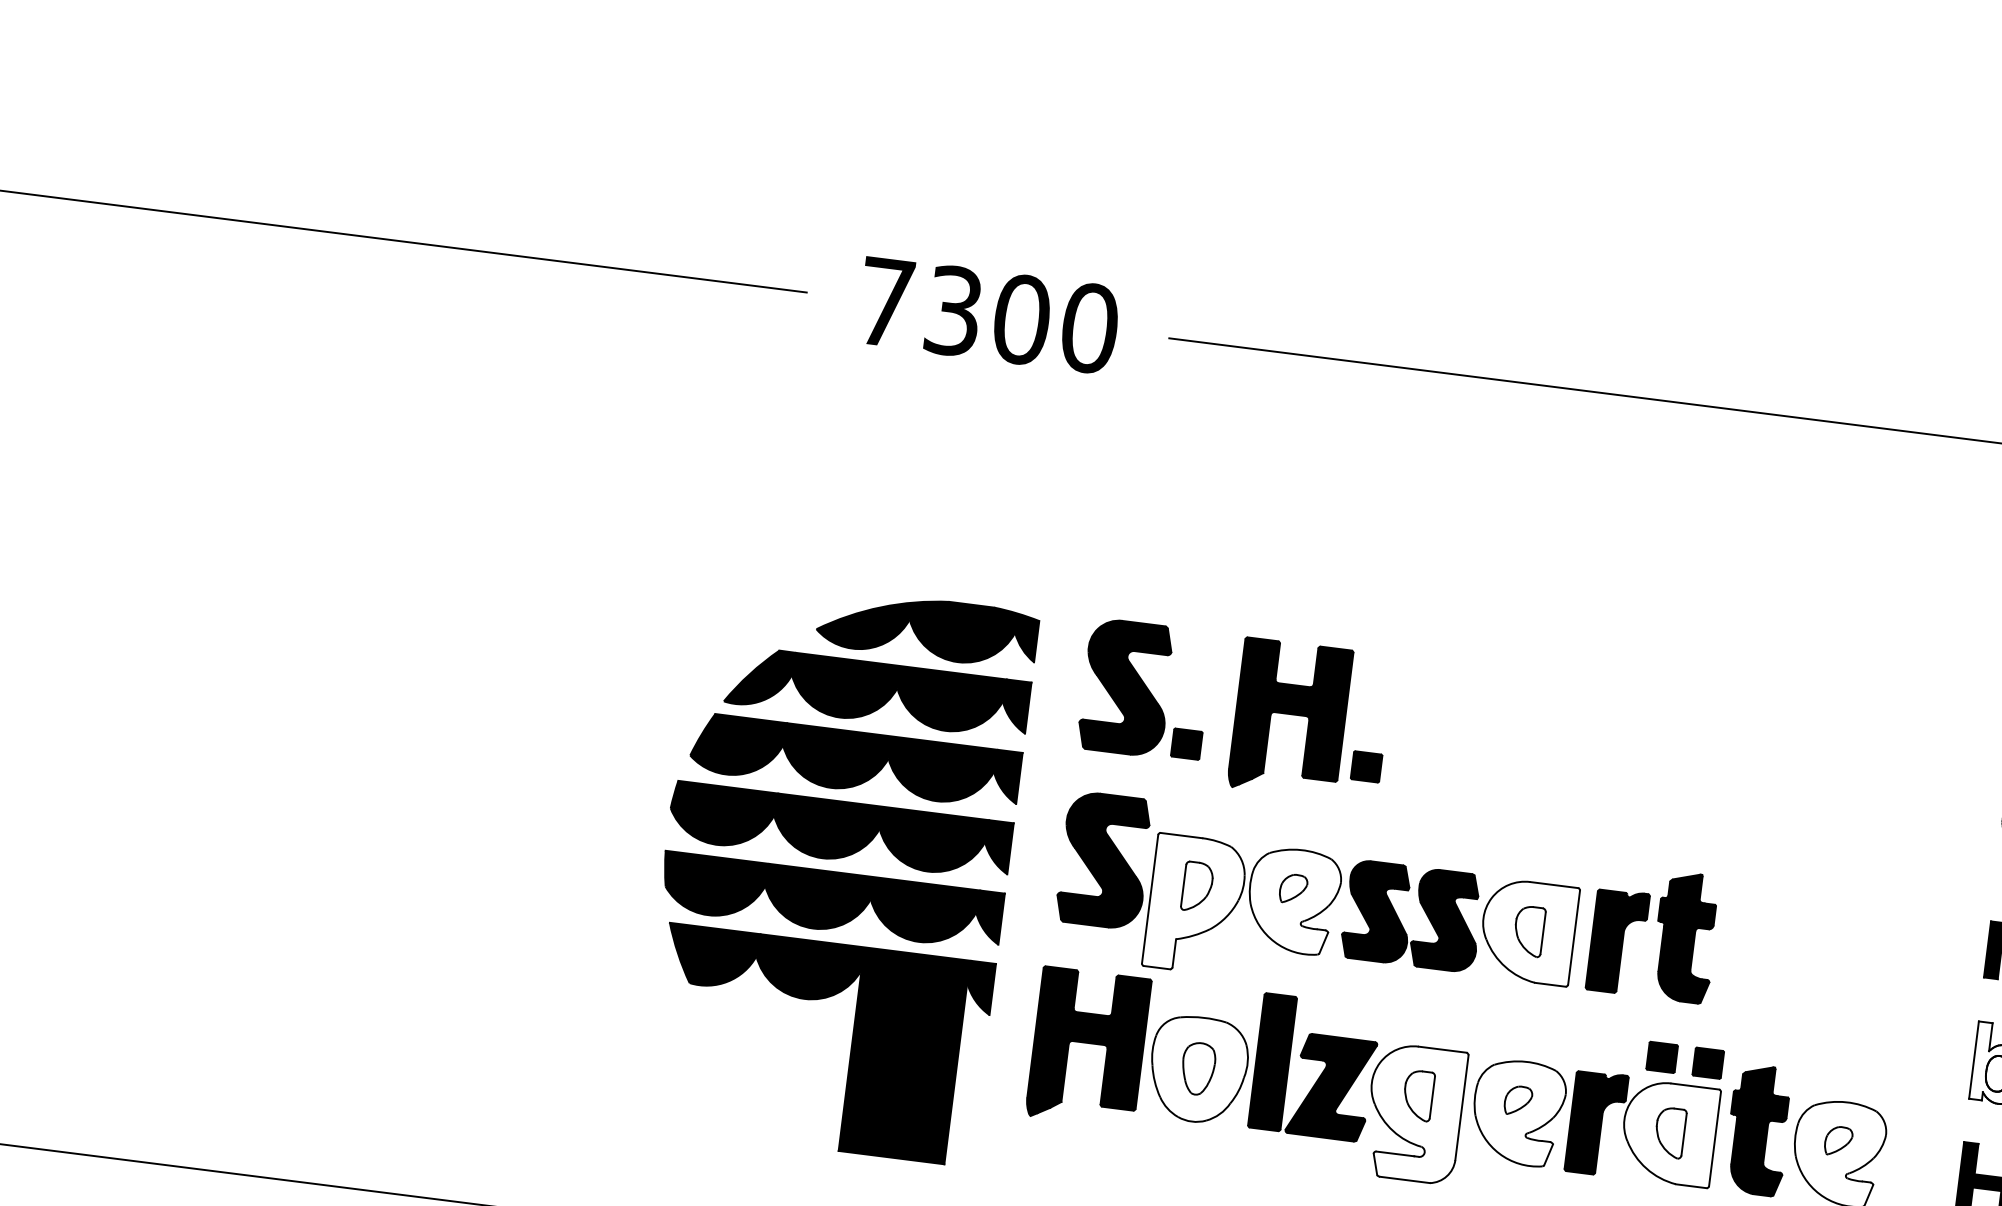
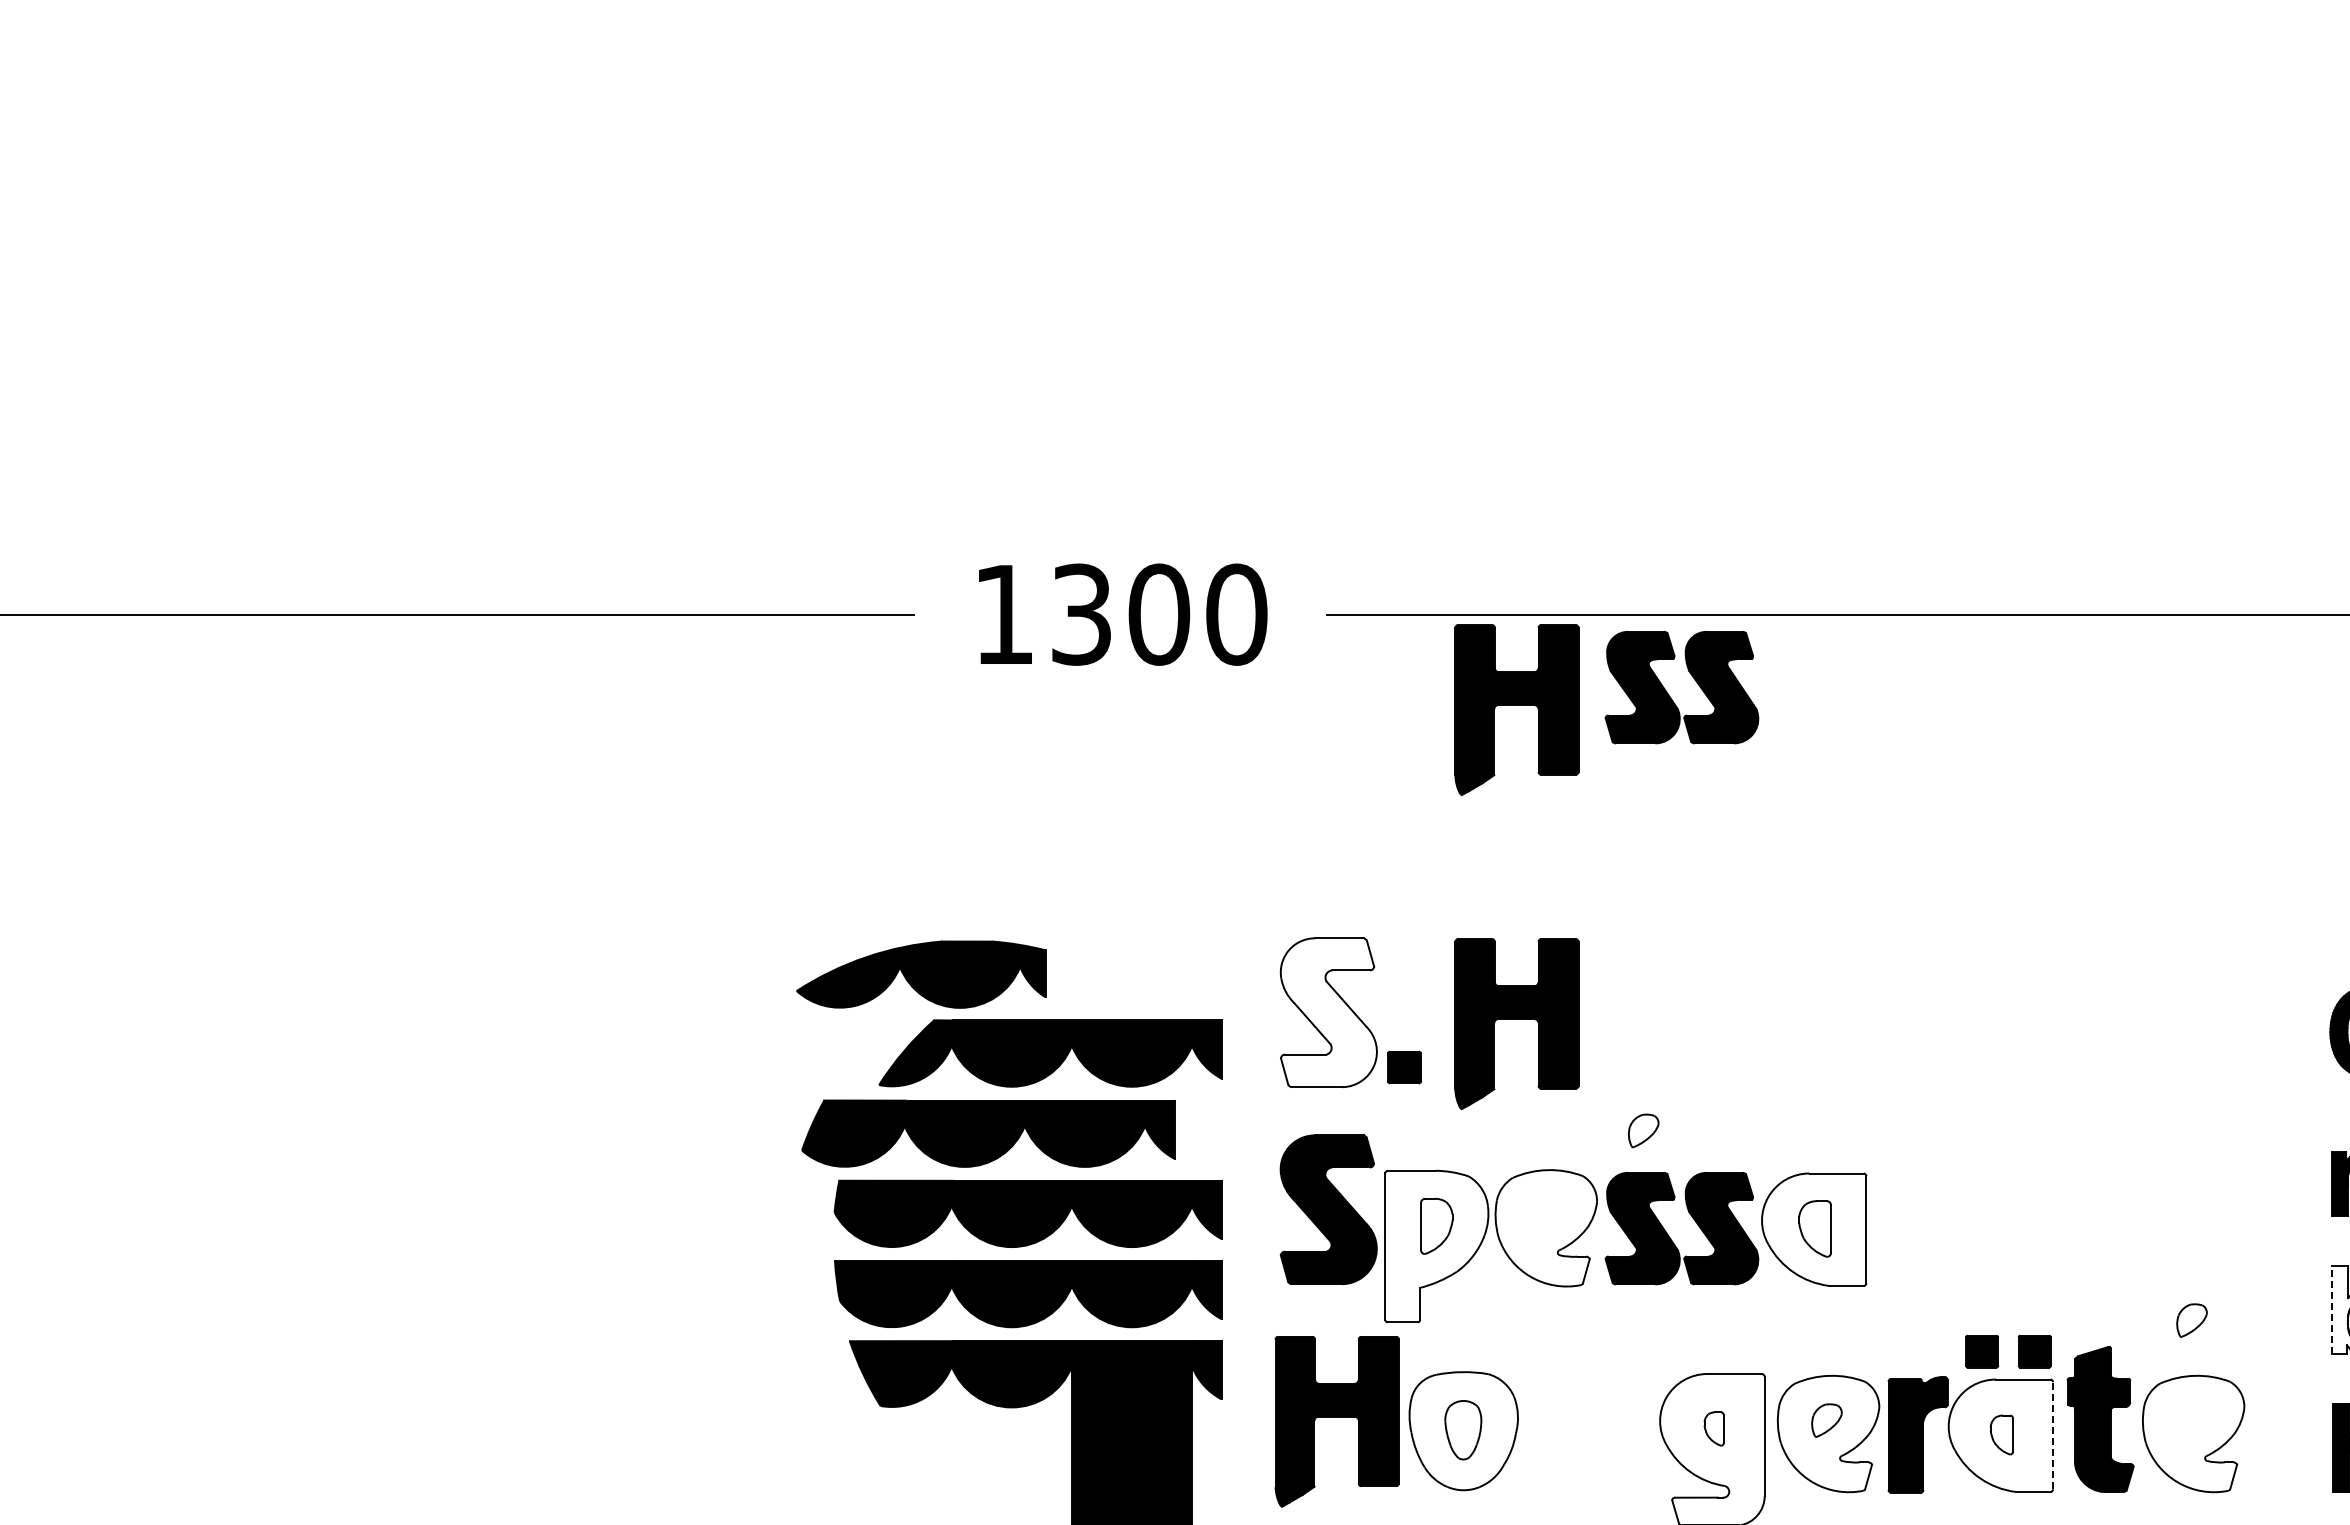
text: (885, 302) -> (1003, 614), 7300 -> 1300
part: (1324, 443) -> (1516, 710), added
part: (1460, 446) -> (1669, 694), added
part: (927, 628) -> (921, 974), moved
fill: (1126, 687) -> (1328, 1012), removed
part: (855, 761) -> (988, 1133), moved
part: (1366, 766) -> (1609, 1067), removed
part: (1293, 888) -> (1643, 1130), moved
part: (1685, 937) -> (1991, 1213), removed
part: (1617, 941) -> (1915, 1227), removed
part: (1315, 1059) -> (1593, 1403), removed
line: (1974, 1059) -> (2332, 1309), solid -> dashed
part: (1417, 1095) -> (1713, 1428), size x0.6
part: (1669, 1132) -> (2001, 1434), size x0.7
line: (1715, 1138) -> (2053, 1435), solid -> dashed
part: (1838, 1141) -> (2191, 1320), moved

